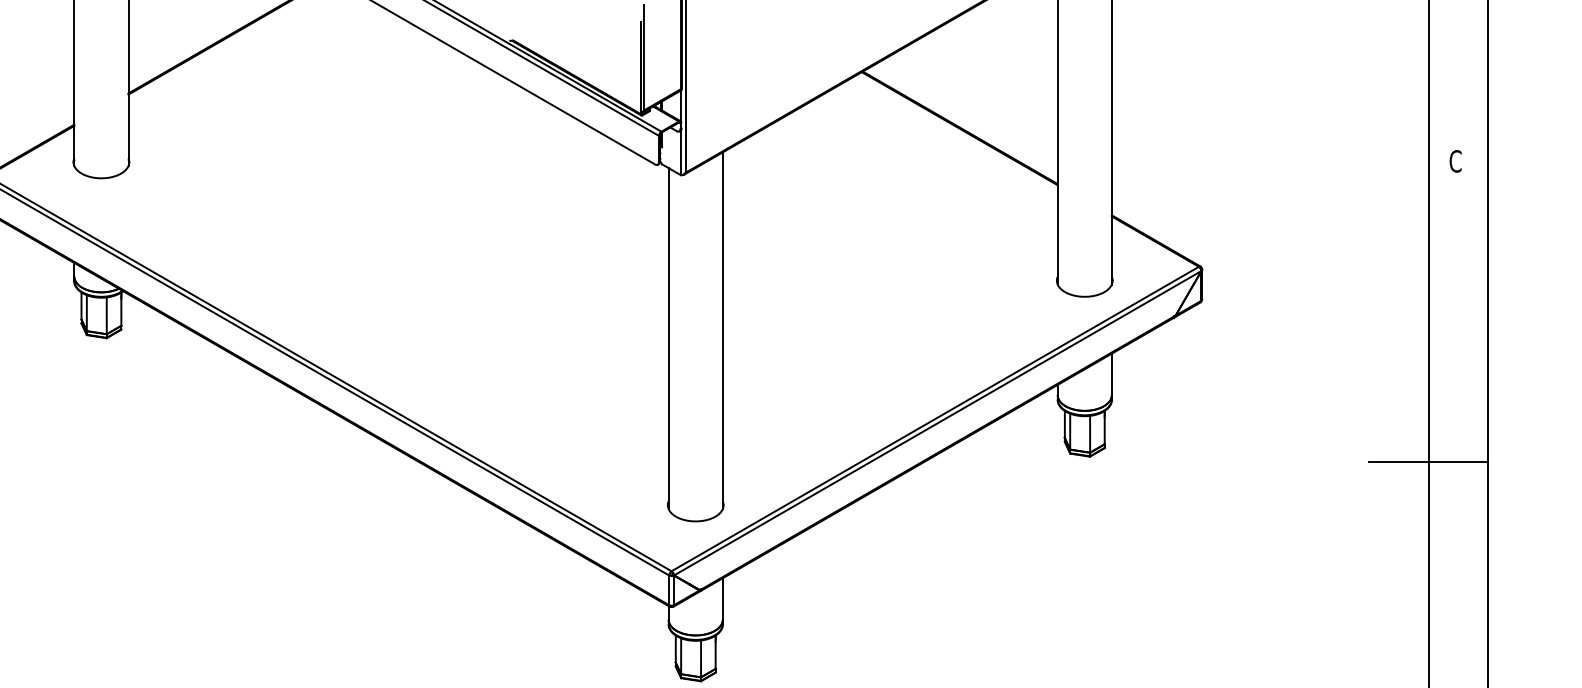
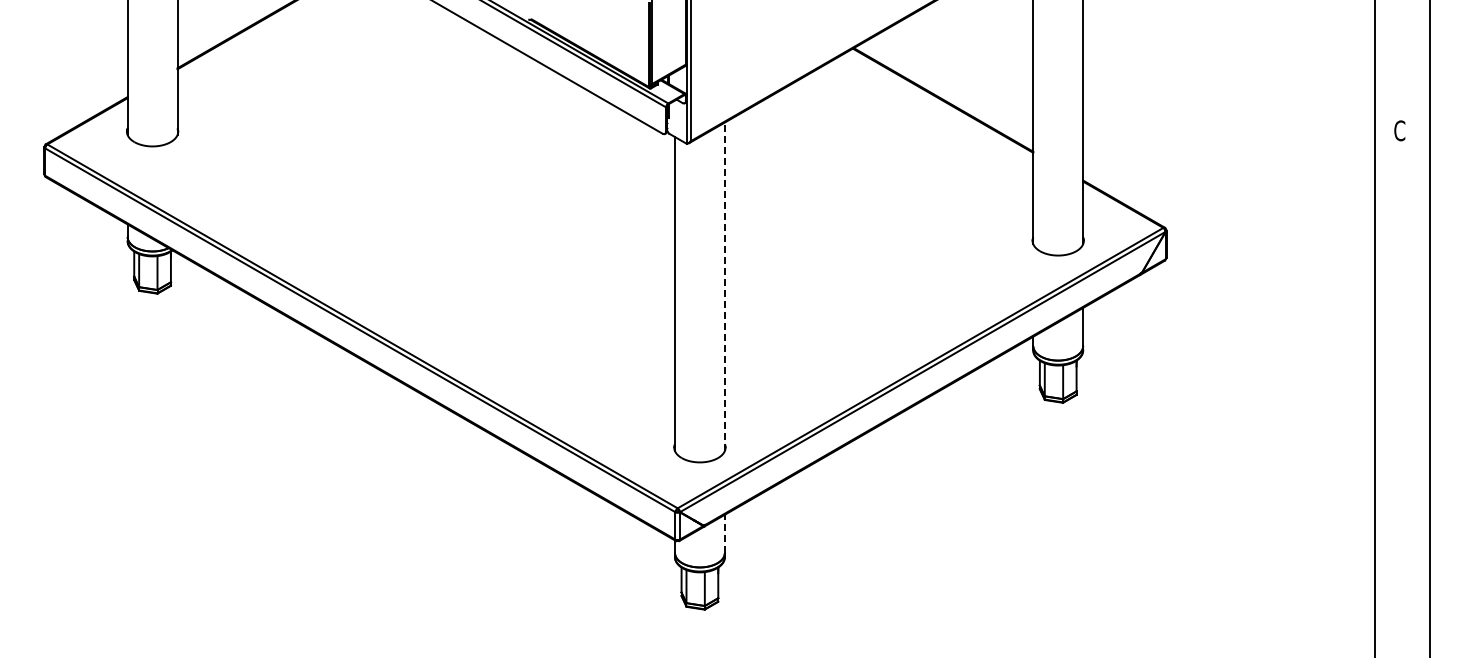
line: (722, 330) -> (724, 286), solid -> dashed
line: (1428, 461) -> (1374, 407), removed
line: (722, 598) -> (724, 533), solid -> dashed

